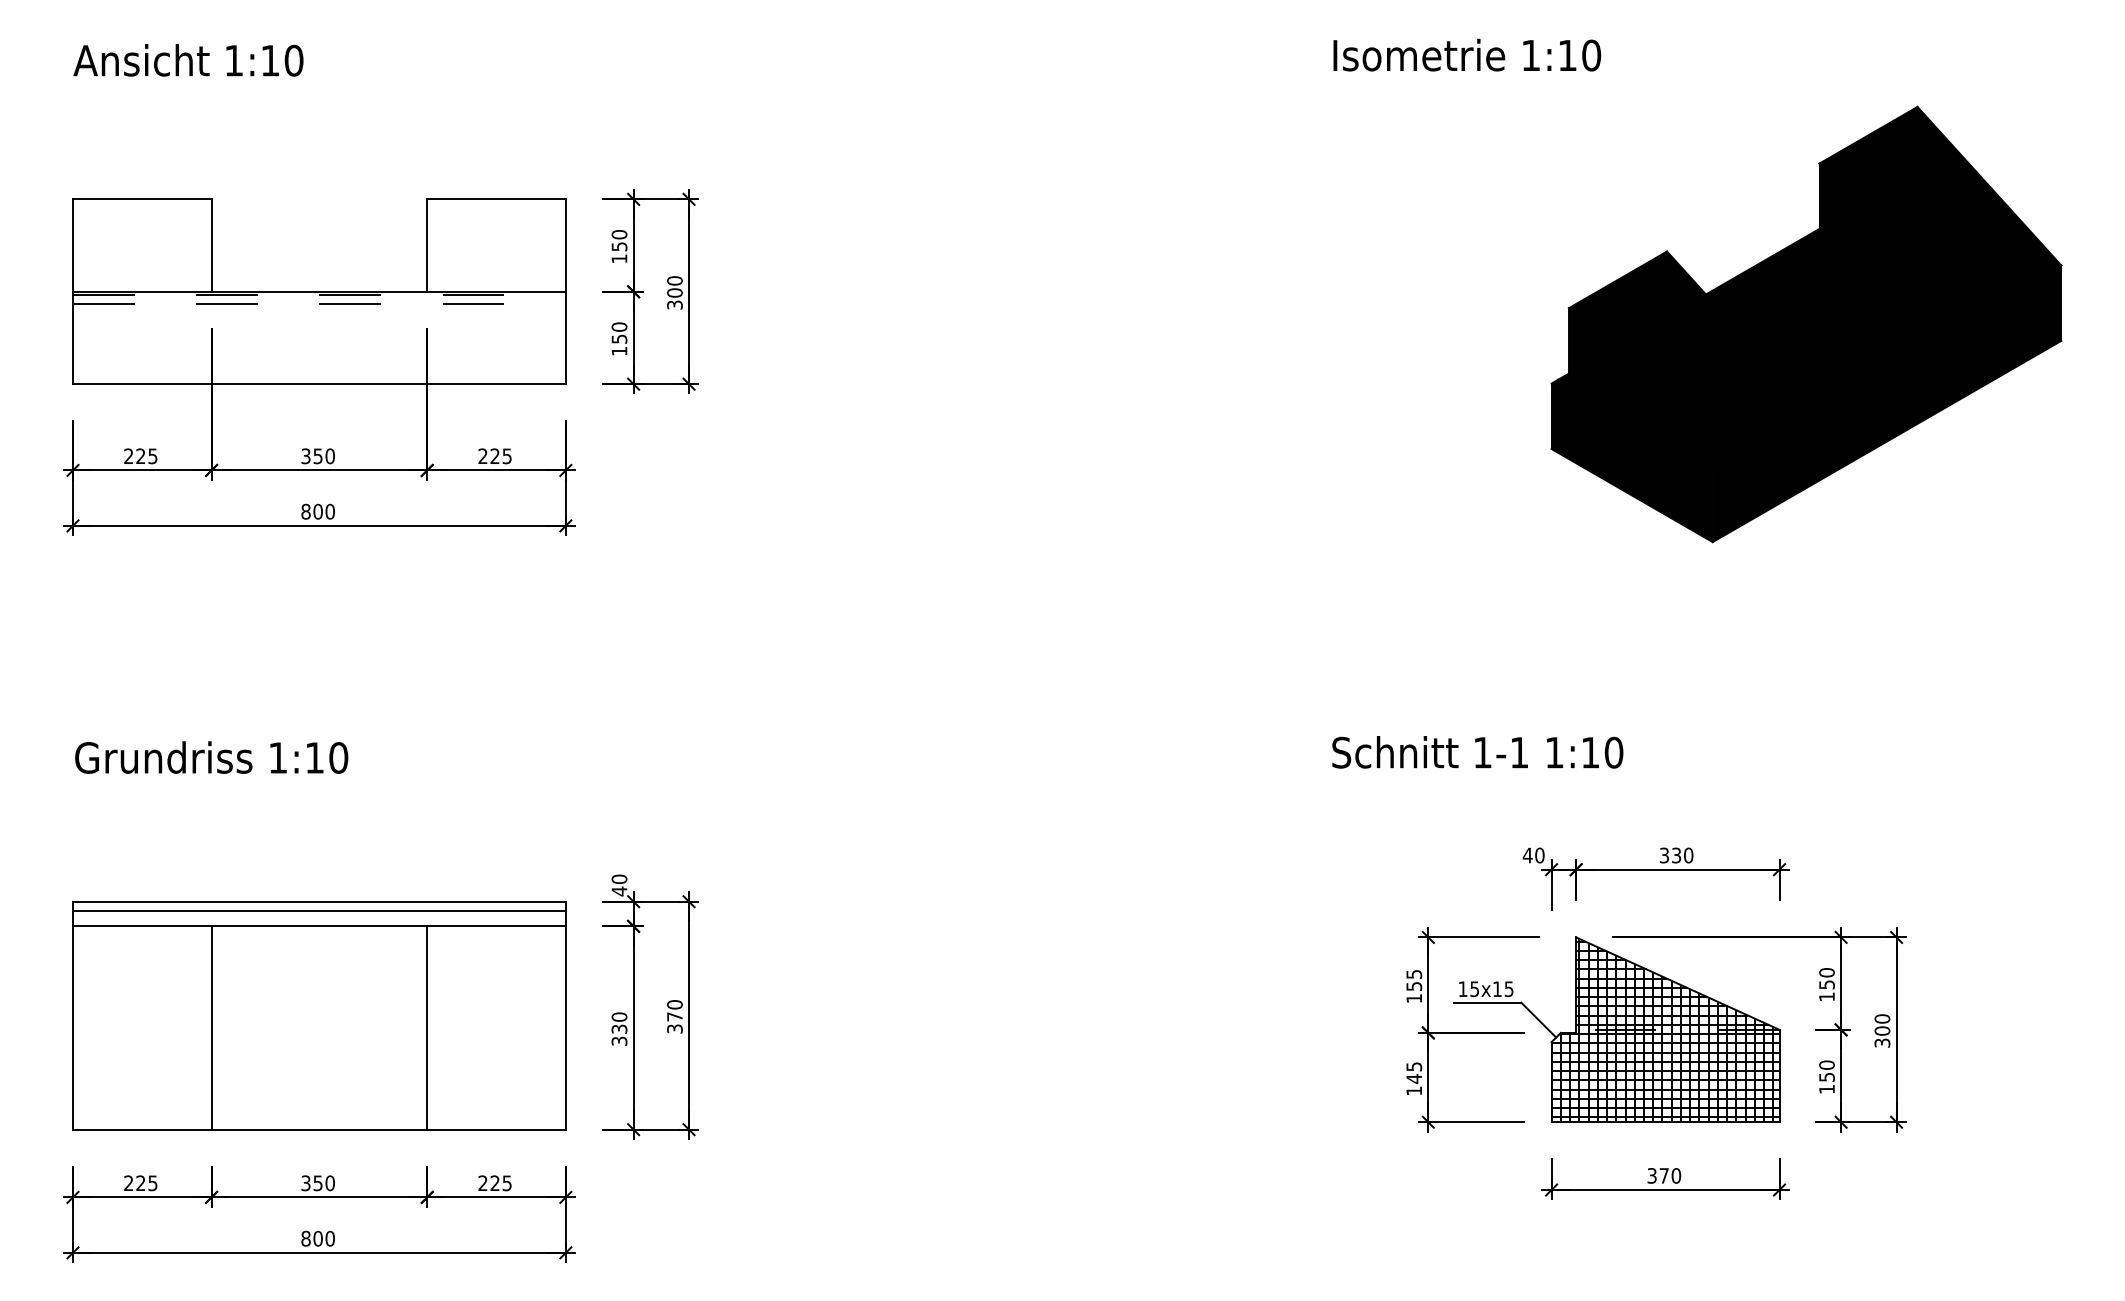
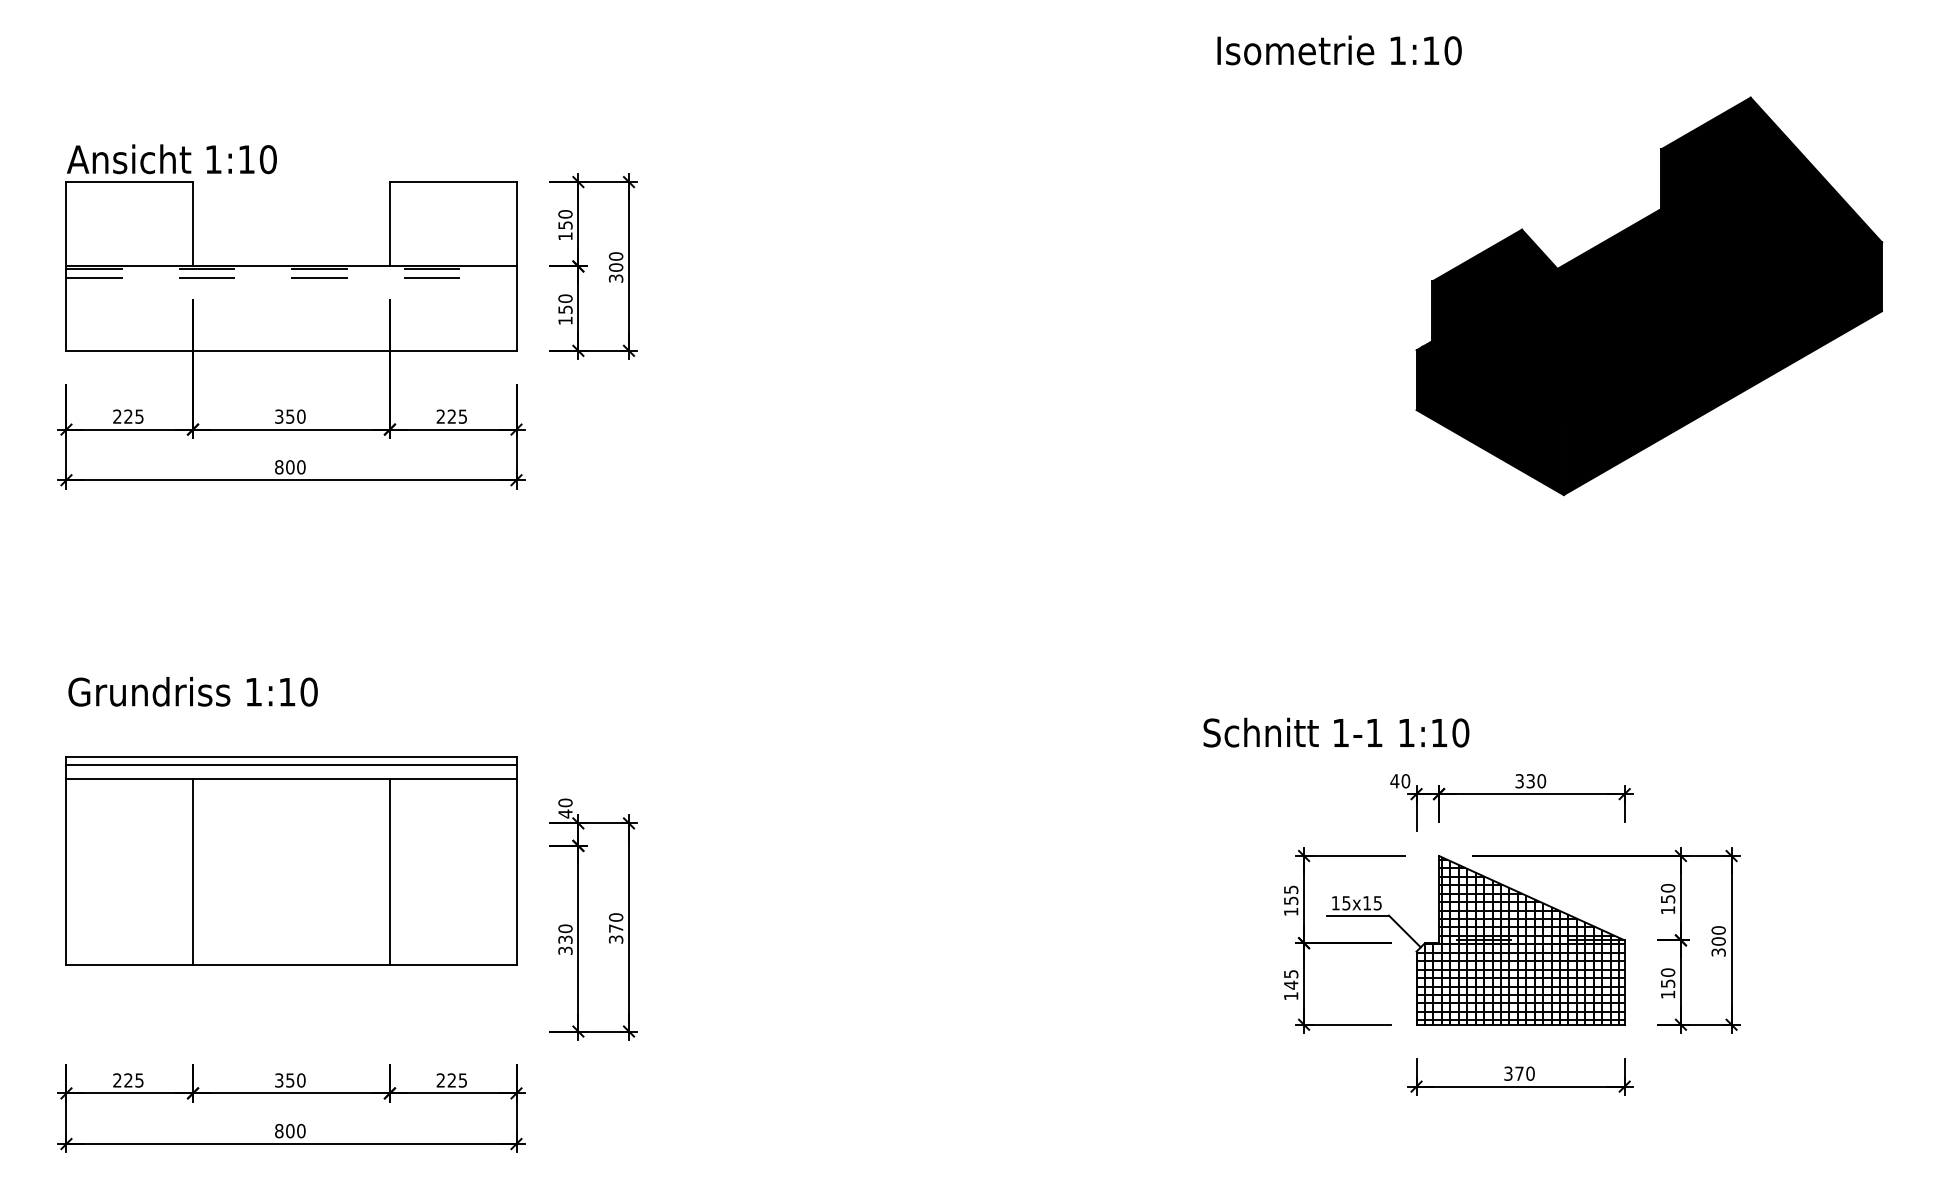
text: (188, 60) -> (171, 159), moved
text: (1477, 752) -> (1336, 732), moved
part: (319, 1015) -> (291, 860), moved

